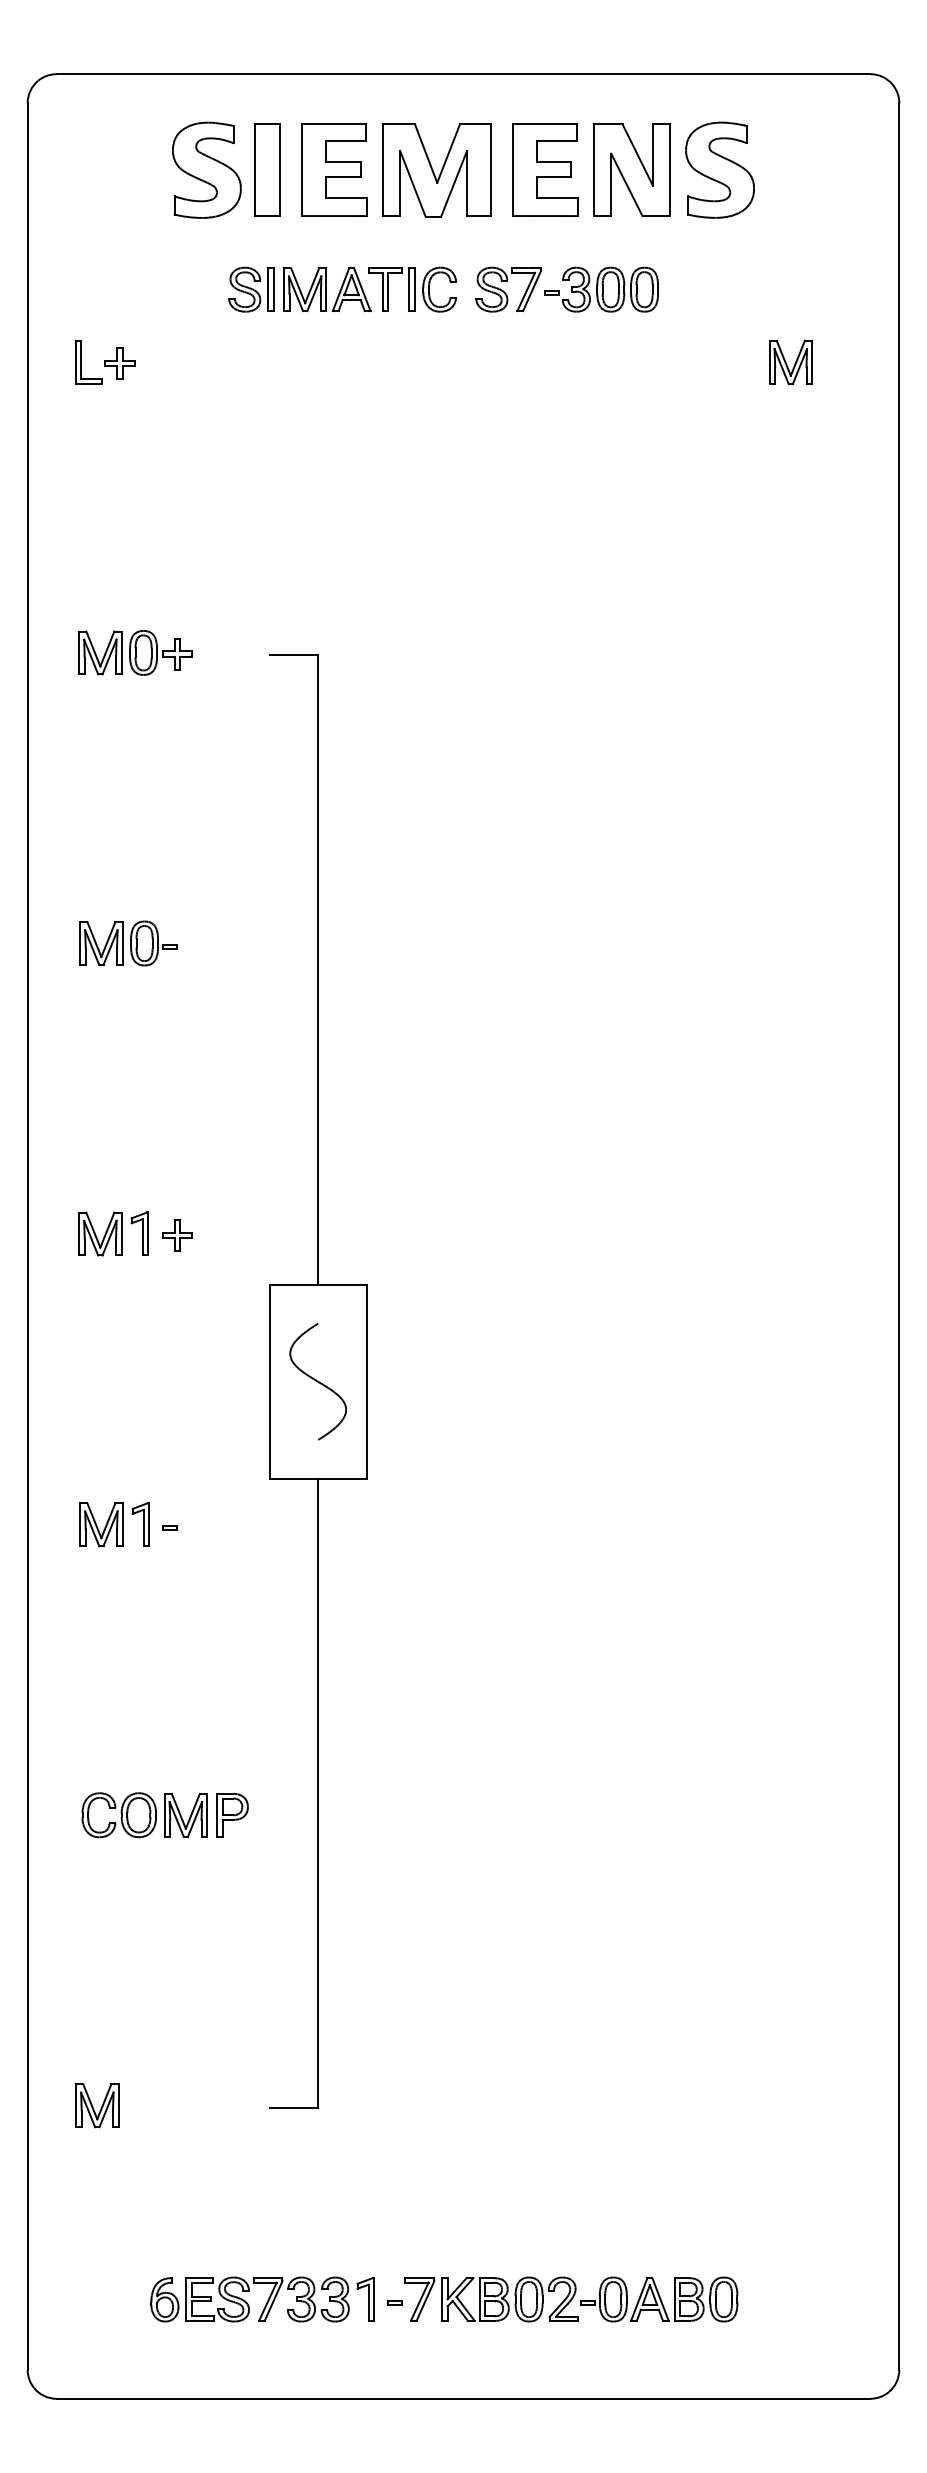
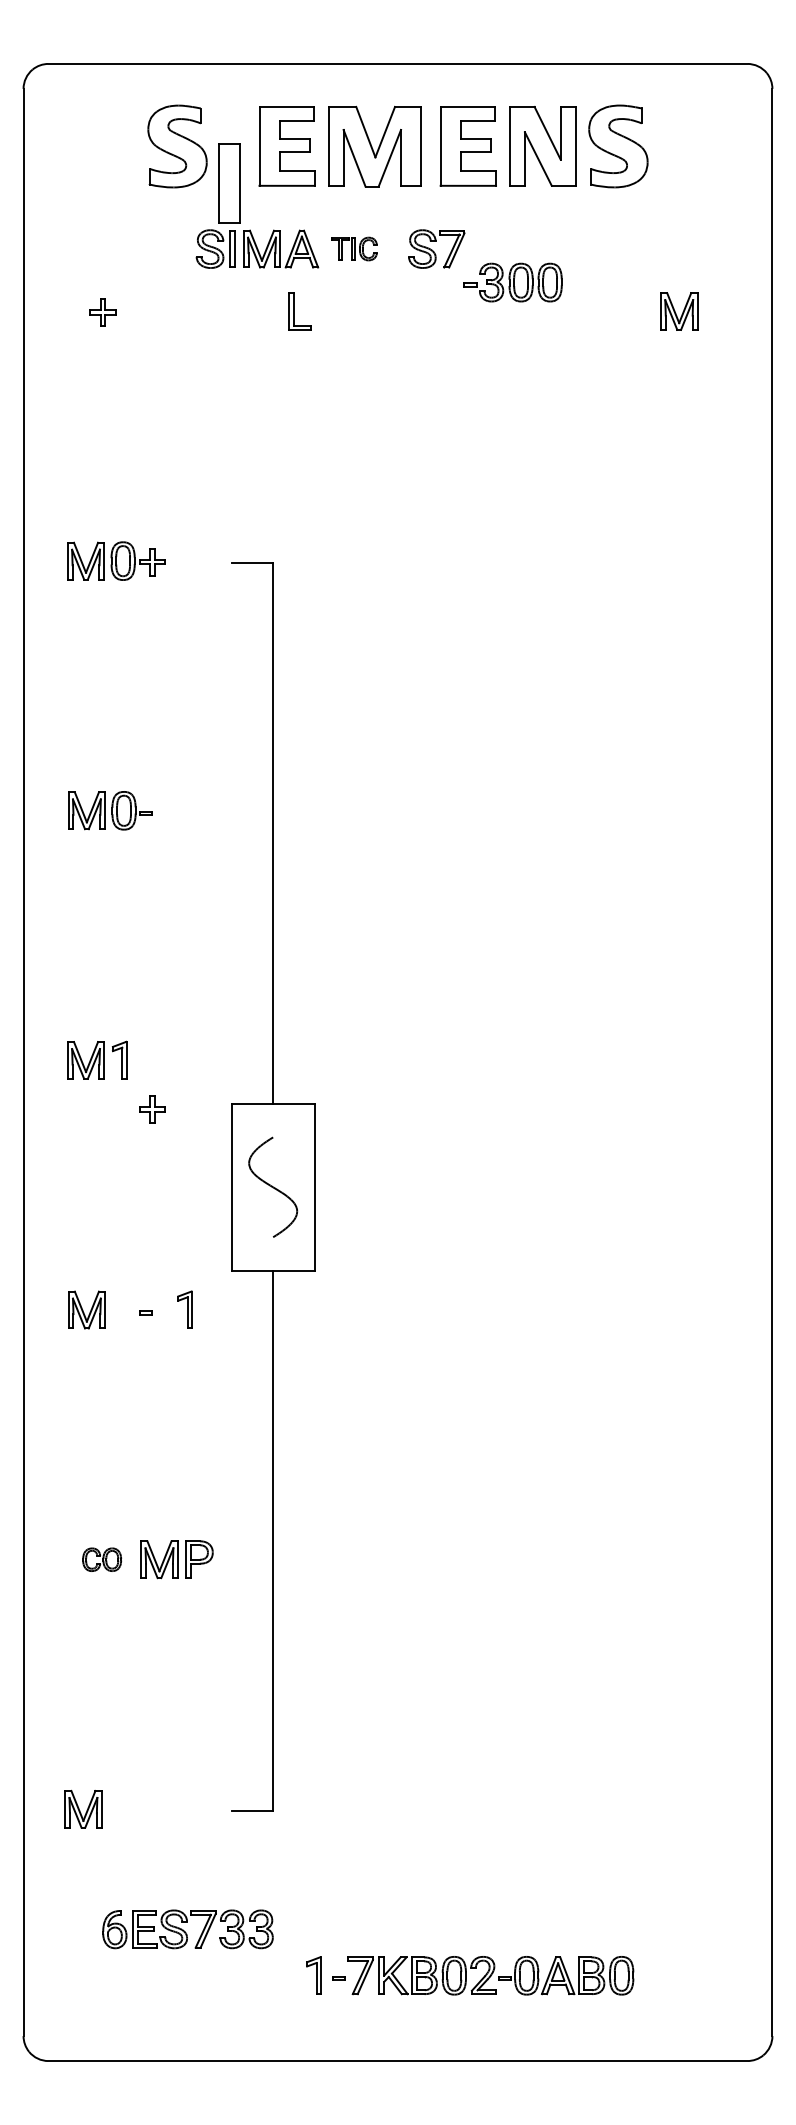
part: (267, 169) -> (229, 182), moved
part: (412, 289) -> (354, 248), size x0.6
part: (601, 289) -> (513, 282), moved
part: (81, 362) -> (294, 311), moved
part: (177, 1235) -> (152, 1109), moved
part: (140, 1524) -> (184, 1309), moved
part: (118, 1815) -> (101, 1559), size x0.6
part: (249, 2299) -> (187, 1929), moved

